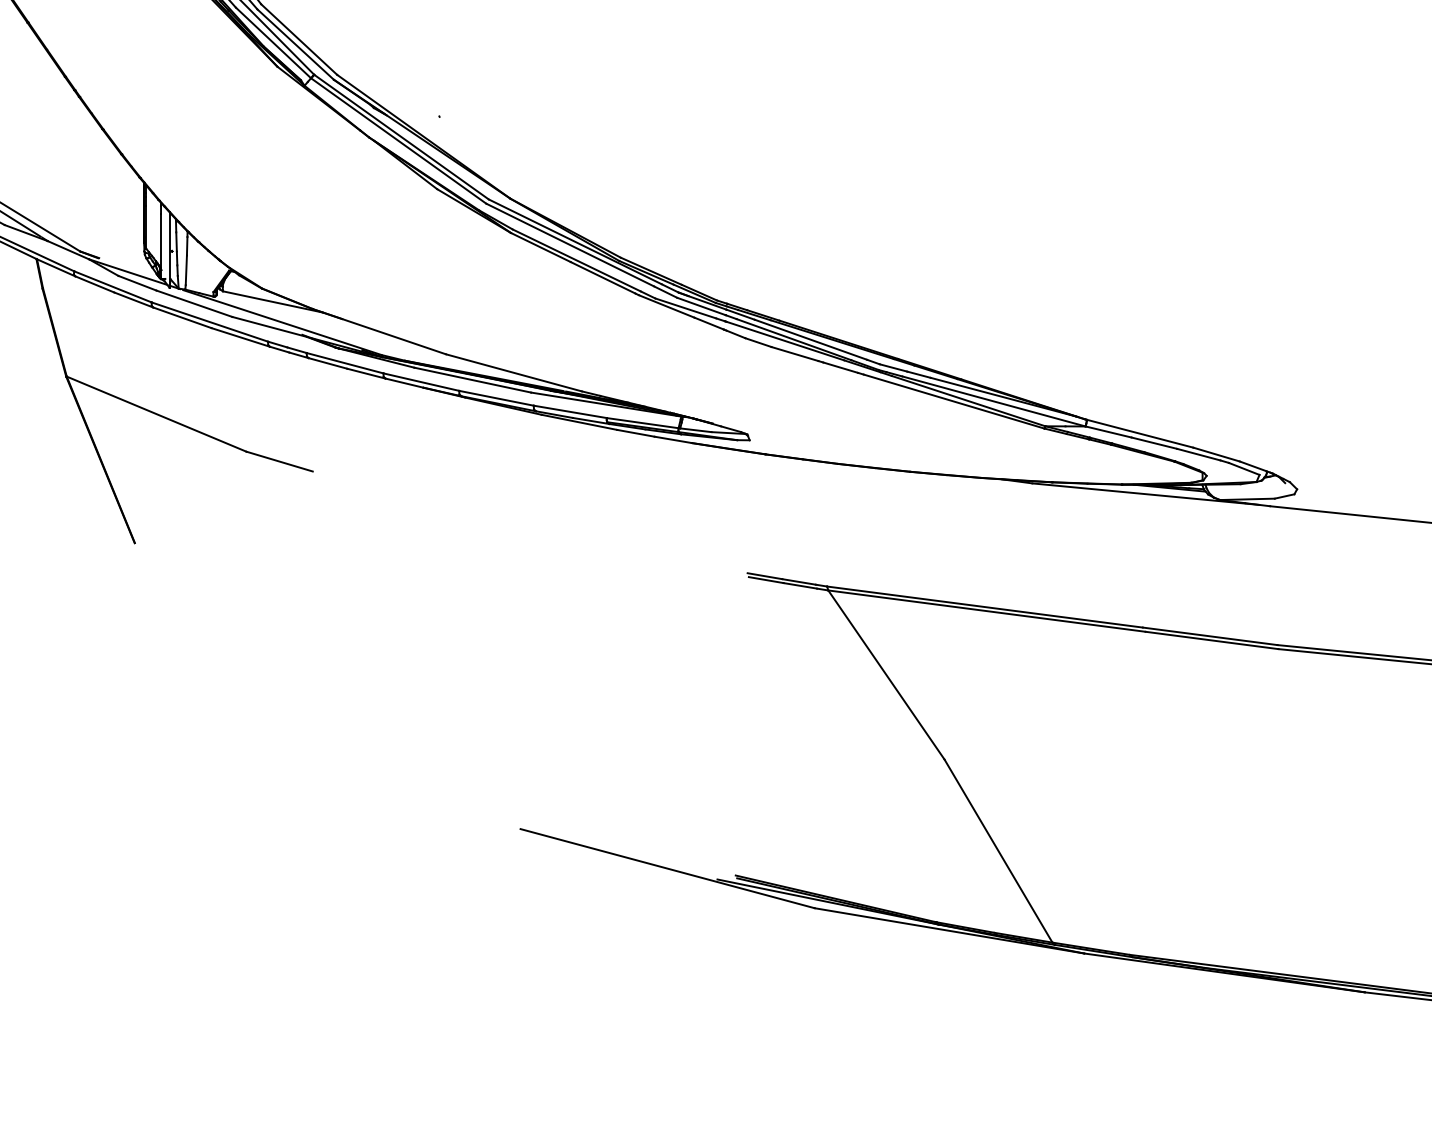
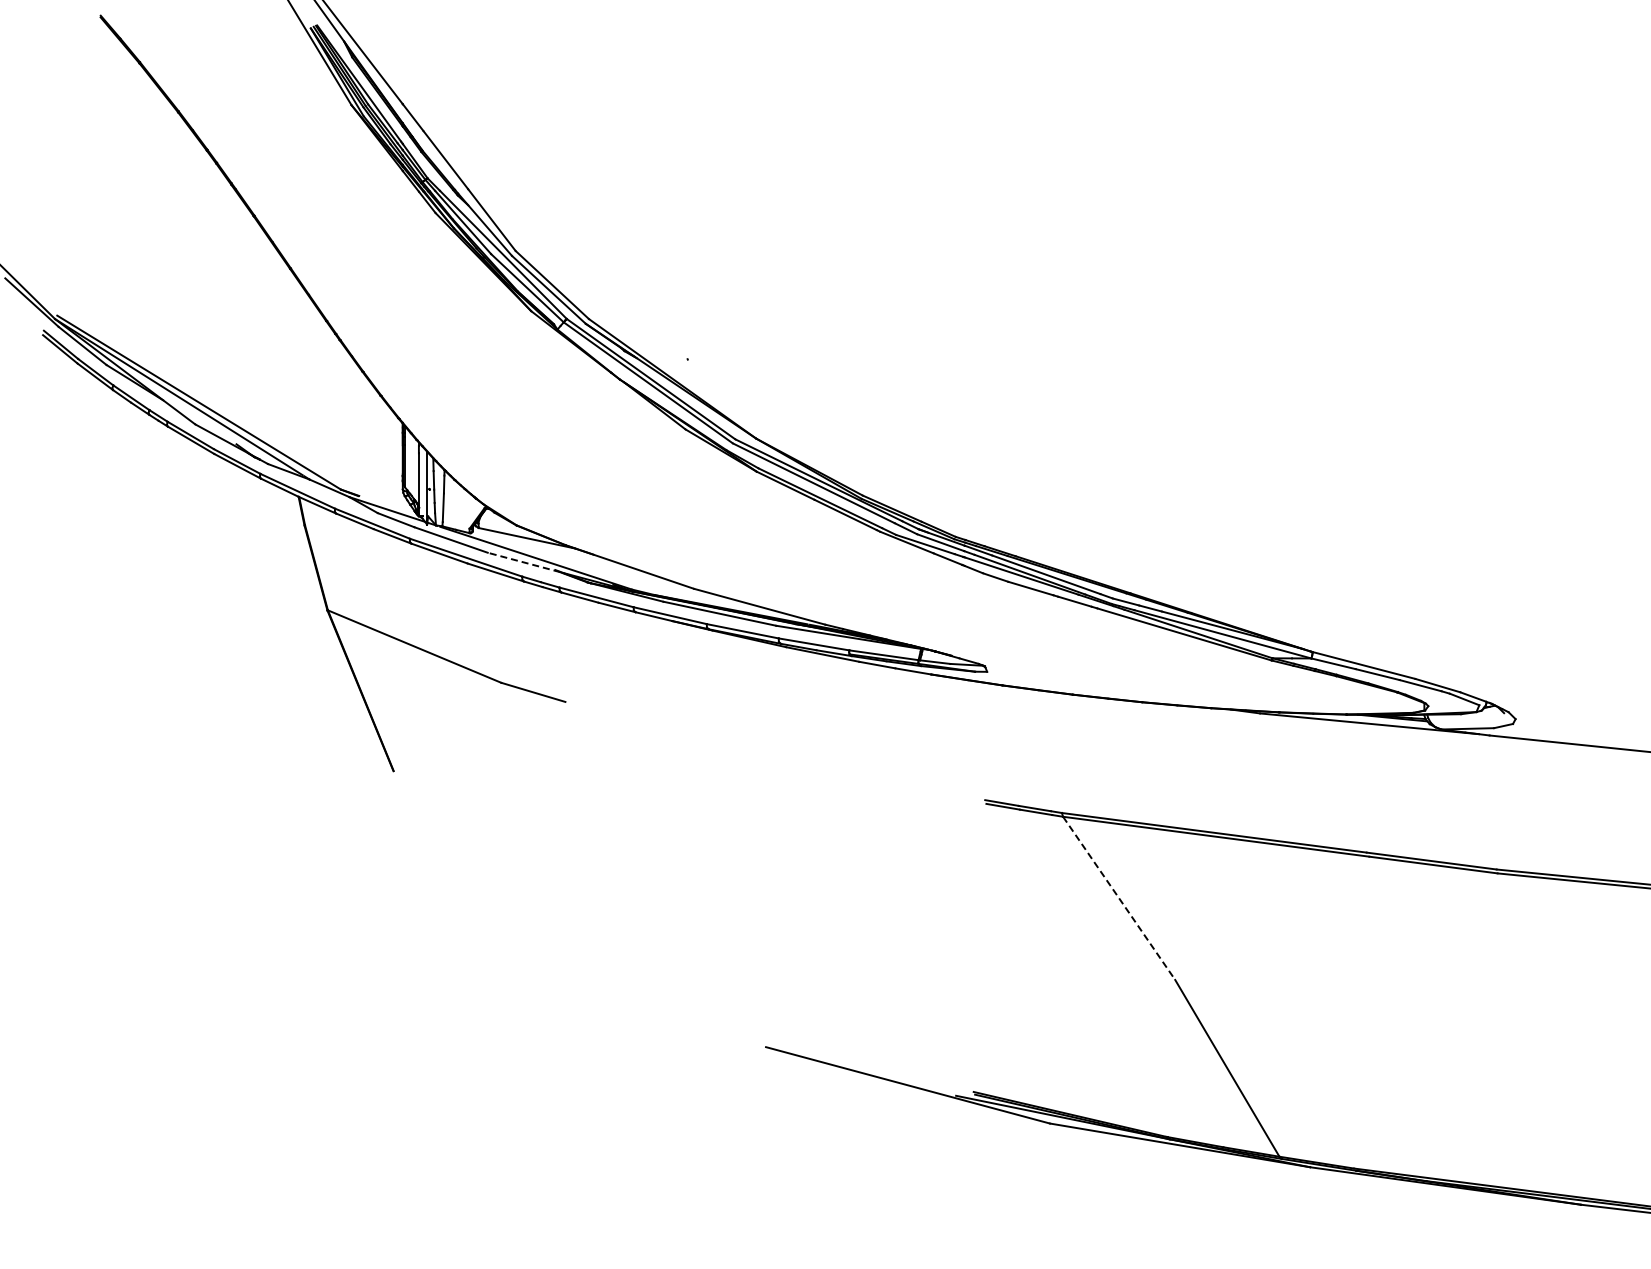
line: (270, 327) -> (524, 562), solid -> dashed
line: (886, 675) -> (1119, 898), solid -> dashed

